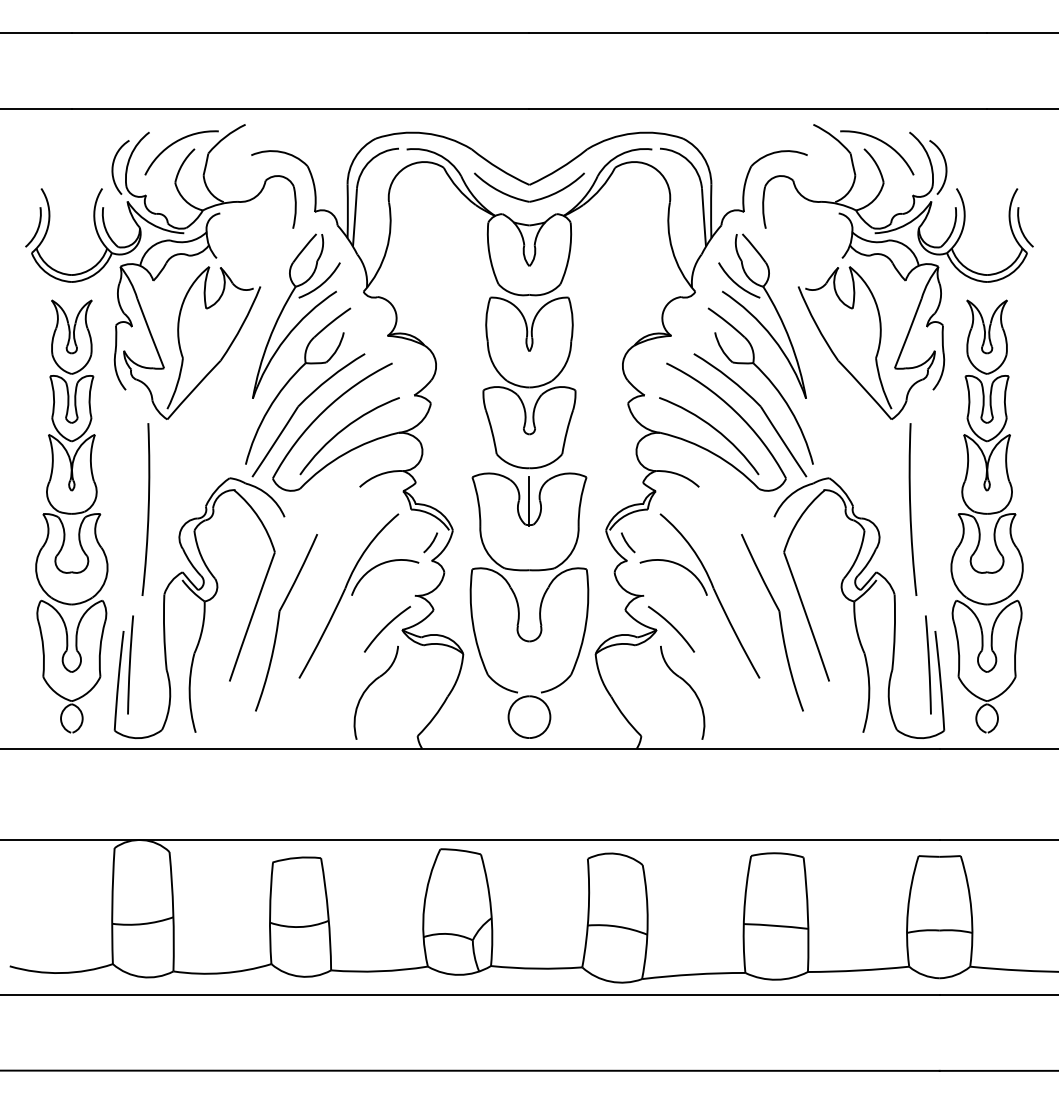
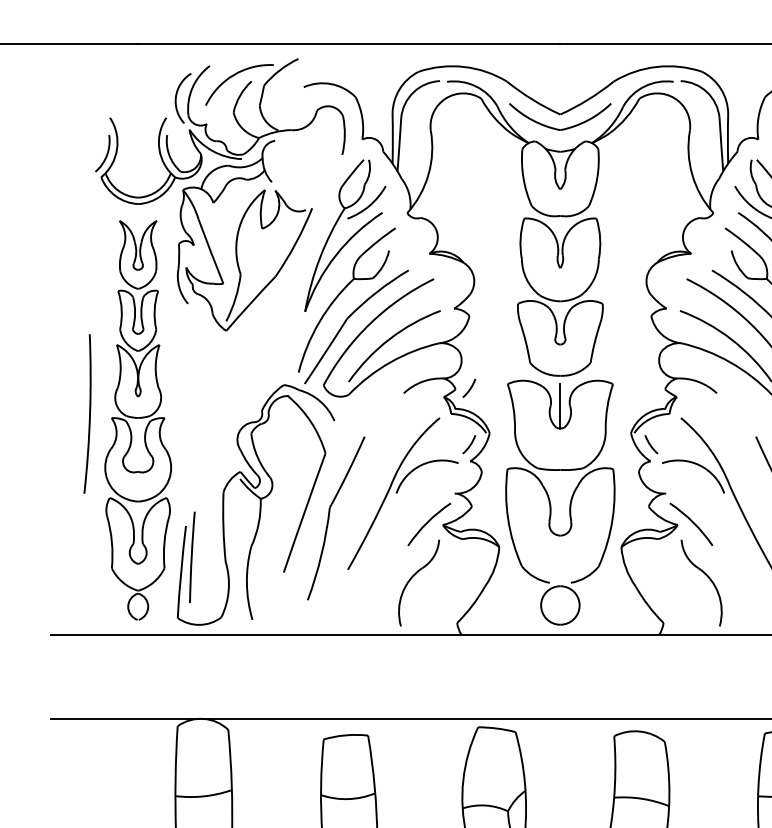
arc: (431, 481) -> (469, 388), added
arc: (147, 509) -> (88, 413), moved

